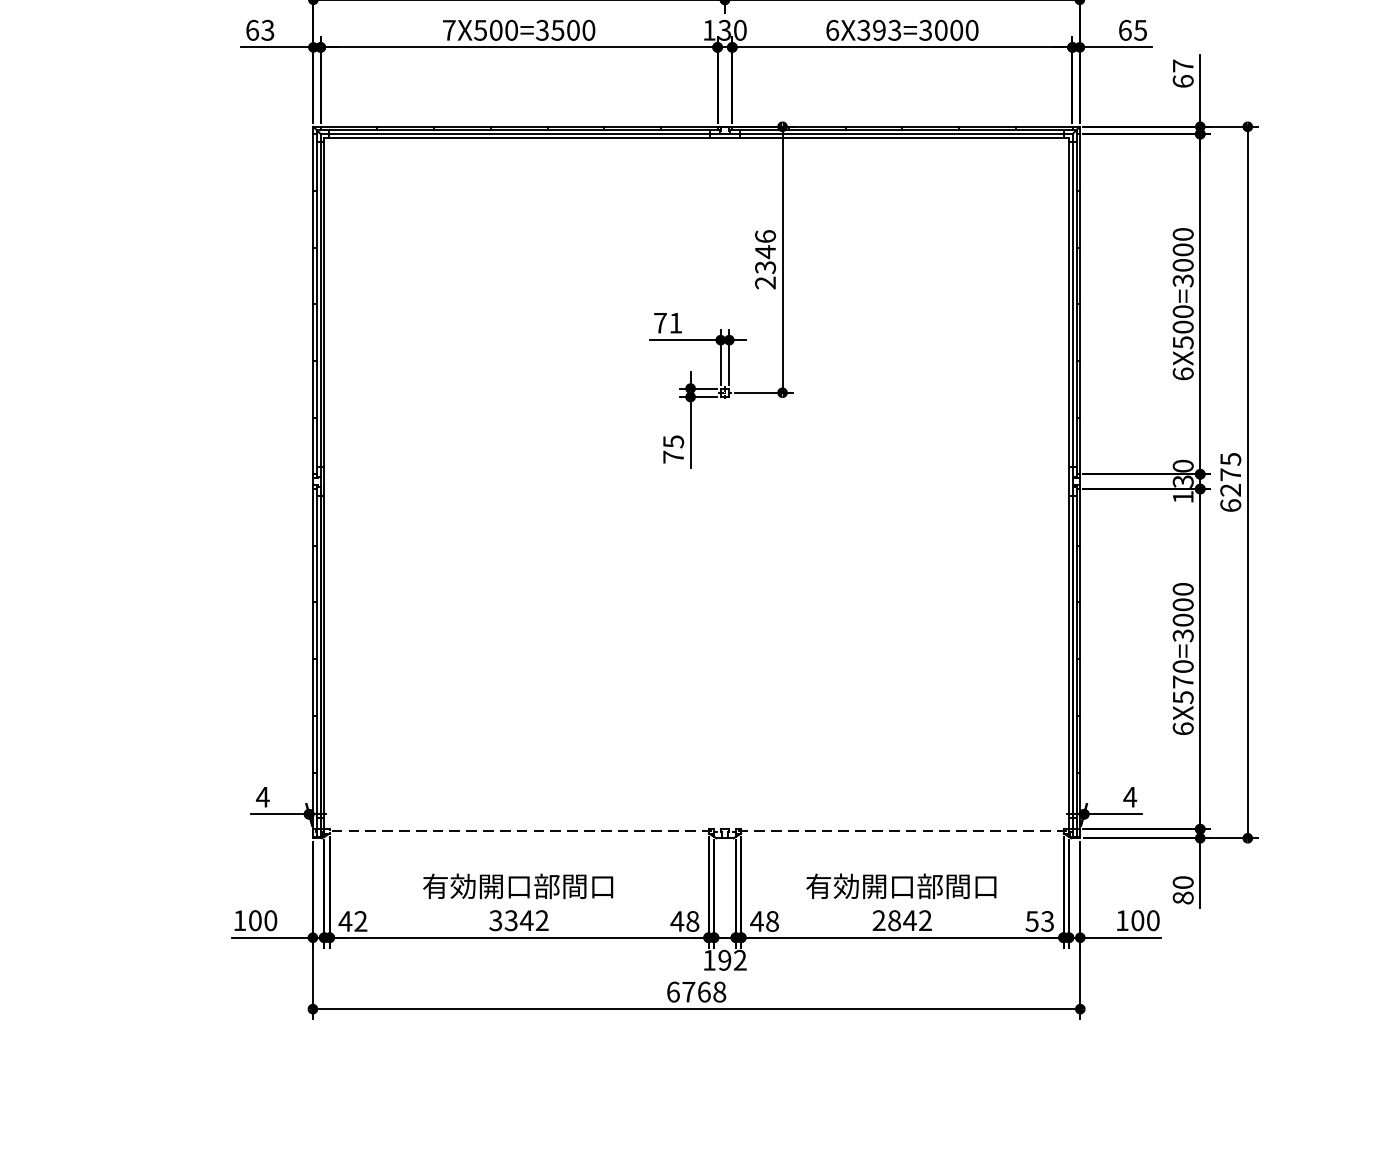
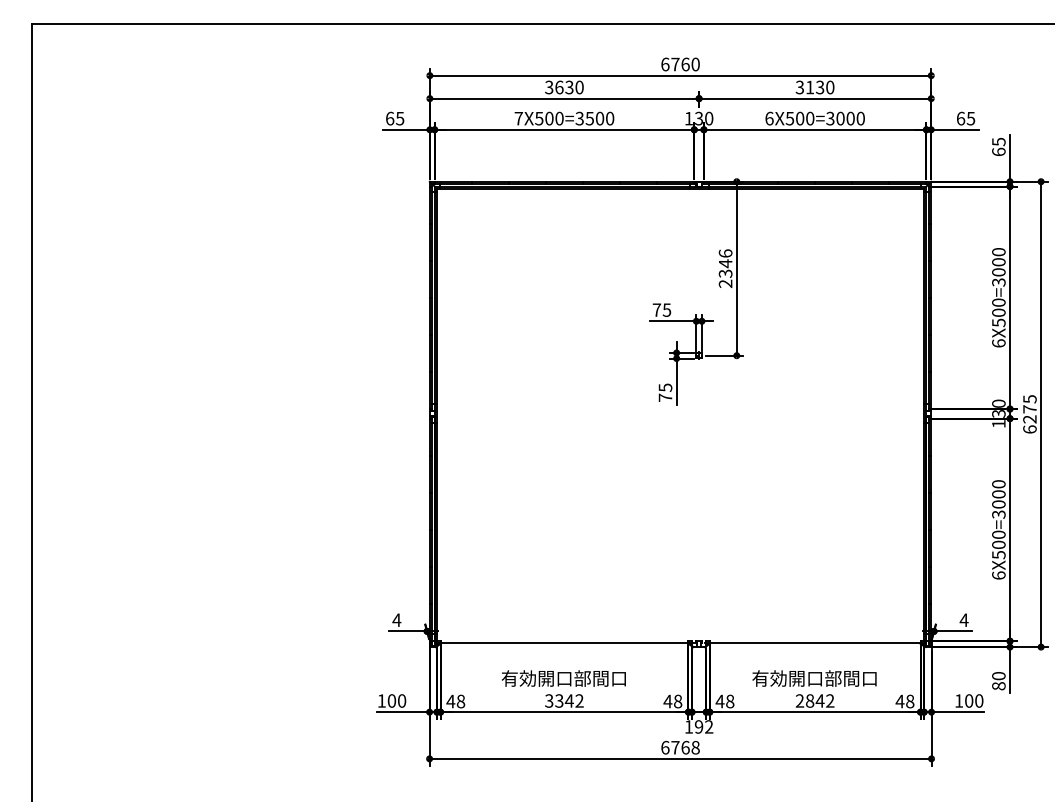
text: (268, 28) -> (400, 117), 63 -> 65
text: (879, 30) -> (800, 118), 6X393=3000 -> 6X500=3000
text: (1182, 65) -> (998, 141), 67 -> 65
text: (675, 322) -> (666, 309), 71 -> 75
text: (1182, 681) -> (998, 544), 6X570=3000 -> 6X500=3000
line: (519, 831) -> (564, 642), dashed -> solid
line: (902, 831) -> (815, 642), dashed -> solid
text: (360, 921) -> (460, 701), 42 -> 48
text: (1038, 921) -> (904, 701), 53 -> 48

